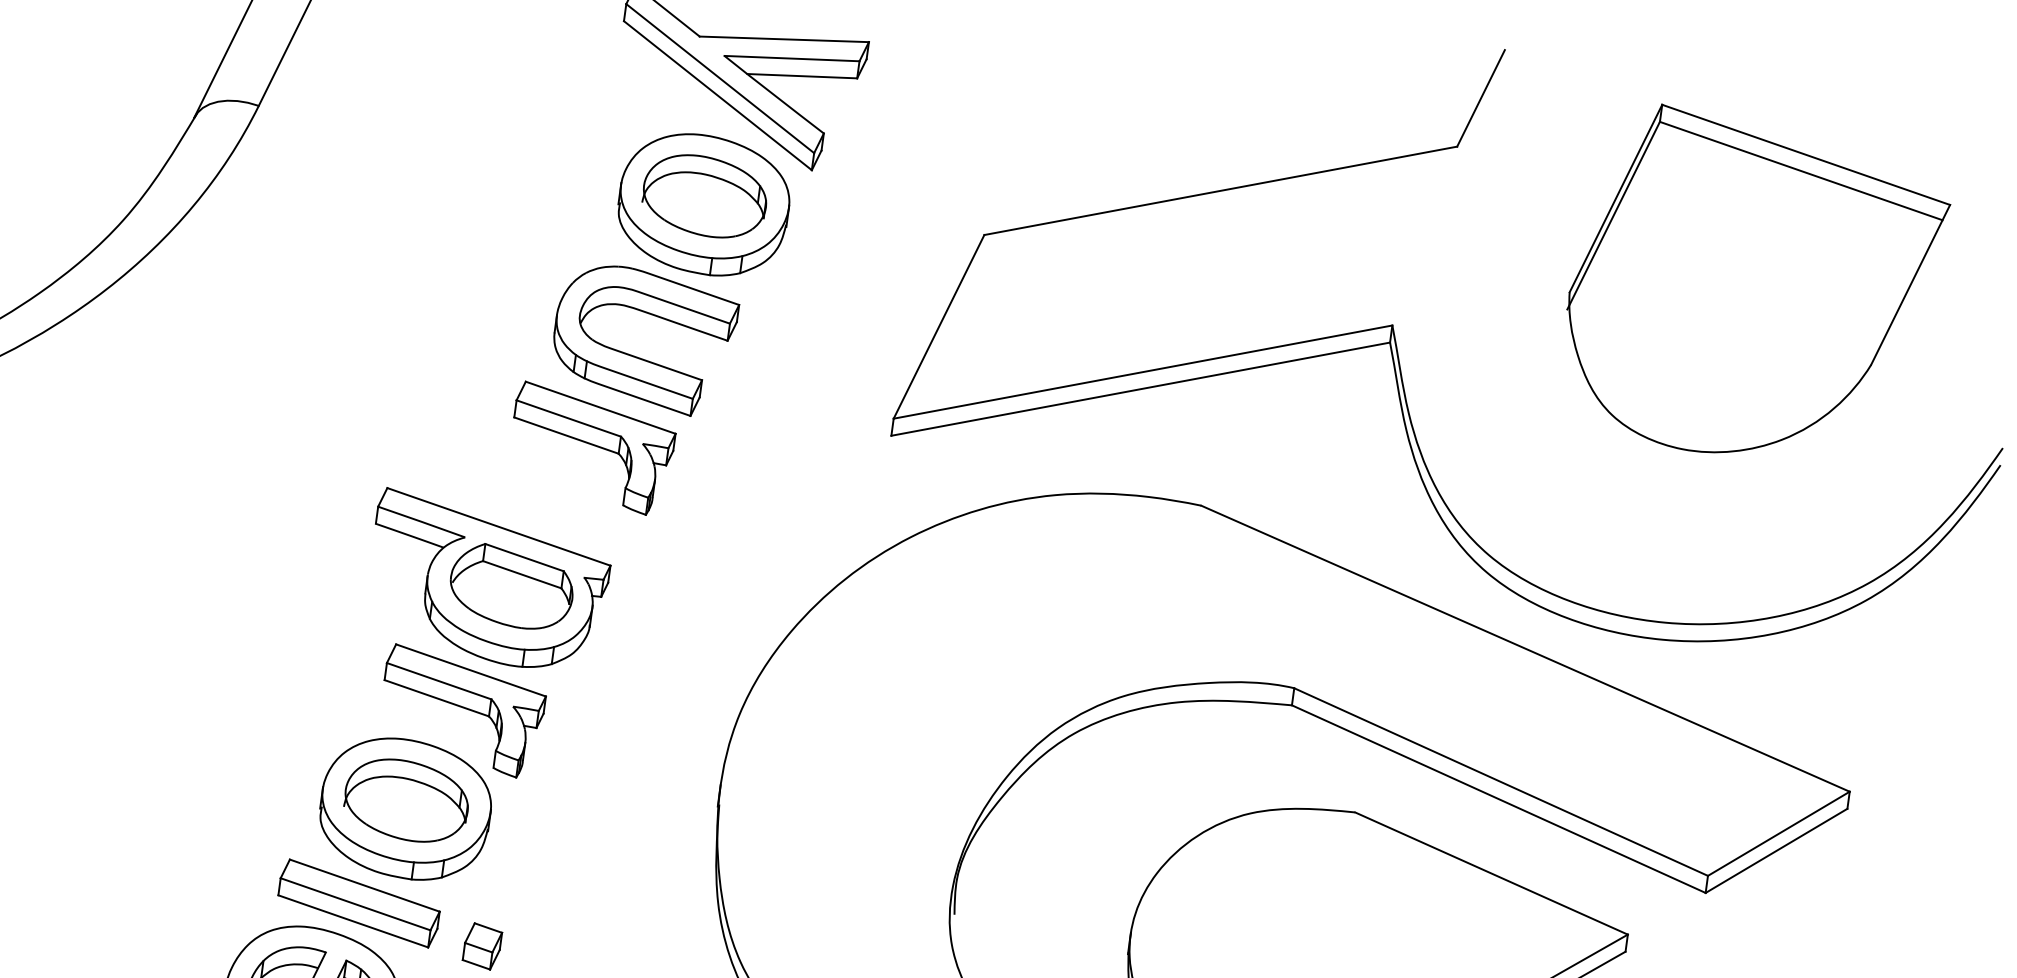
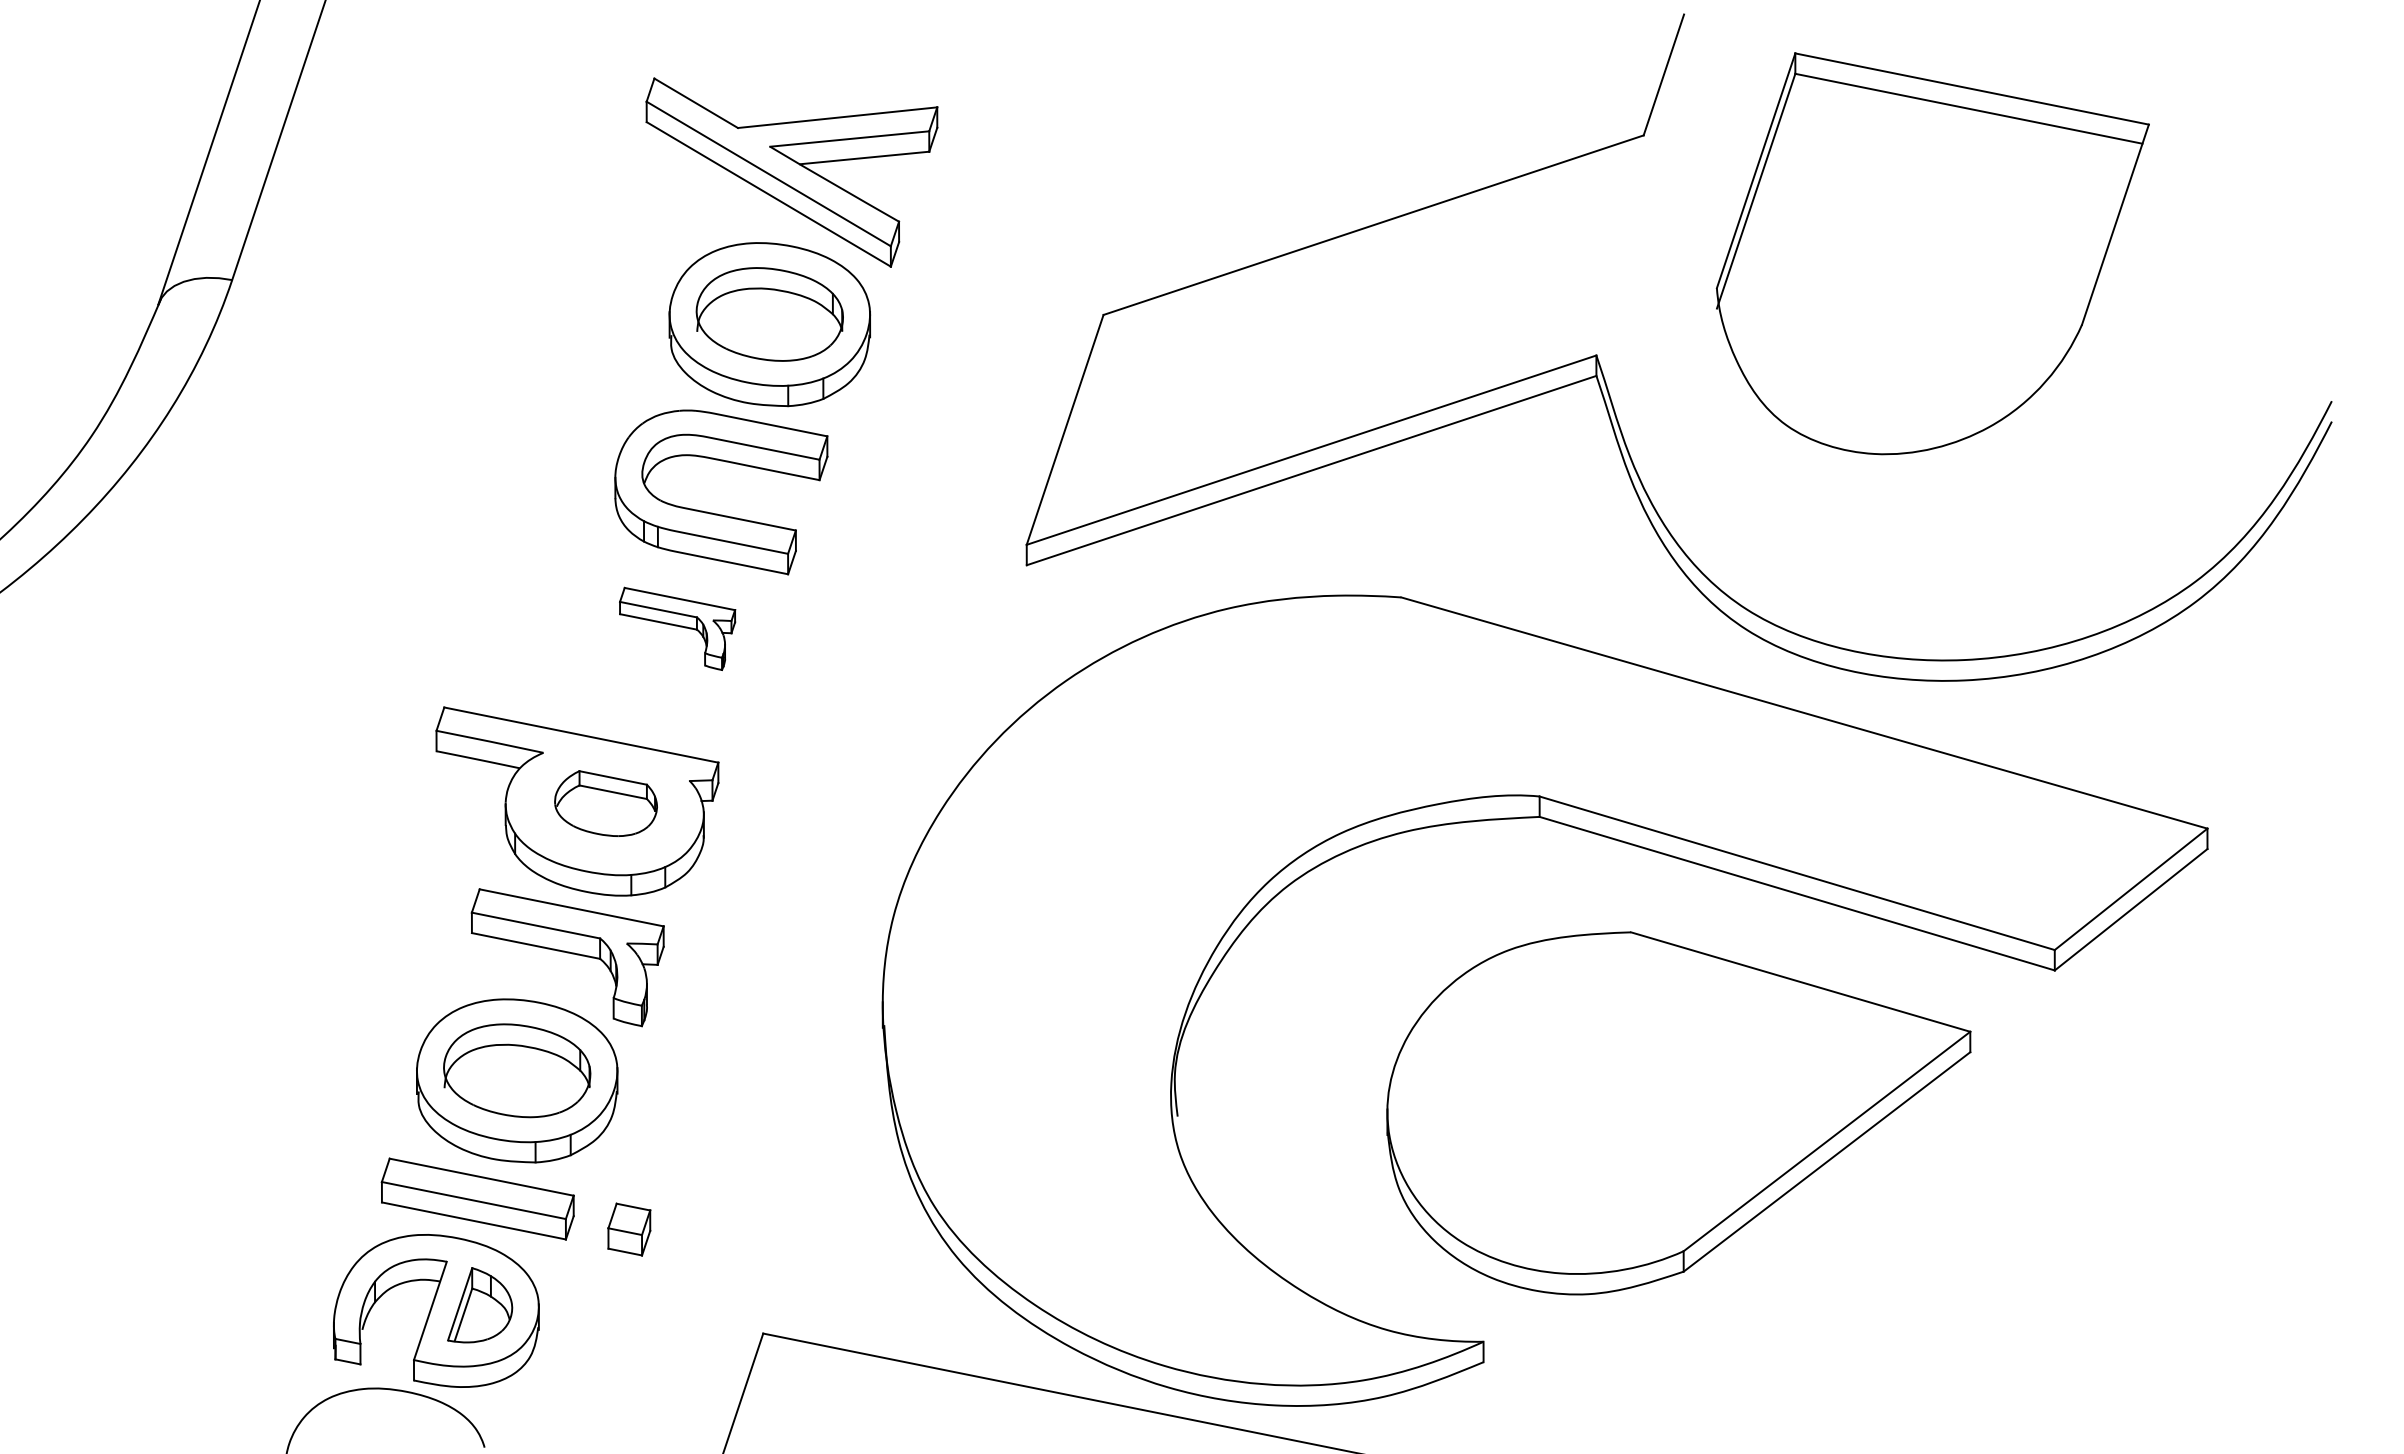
part: (1754, 288) -> (1932, 253), moved
part: (591, 448) -> (677, 628), size x0.6
part: (511, 586) -> (605, 803), size x0.7

